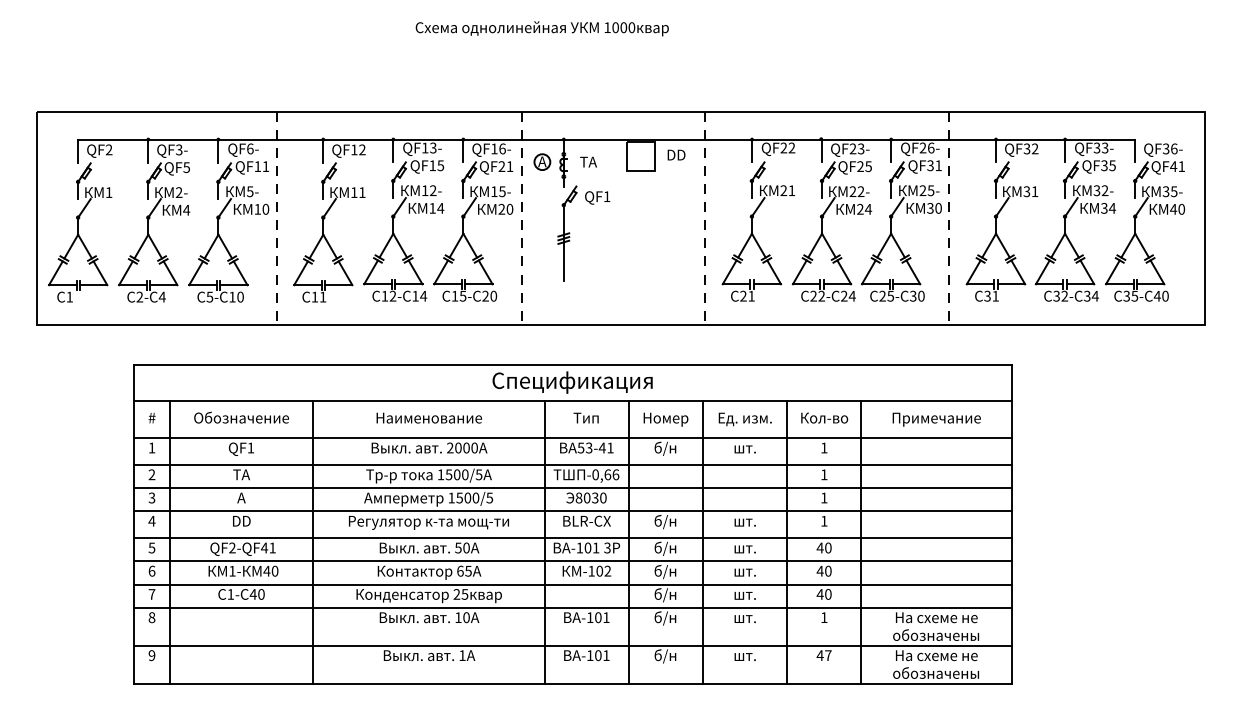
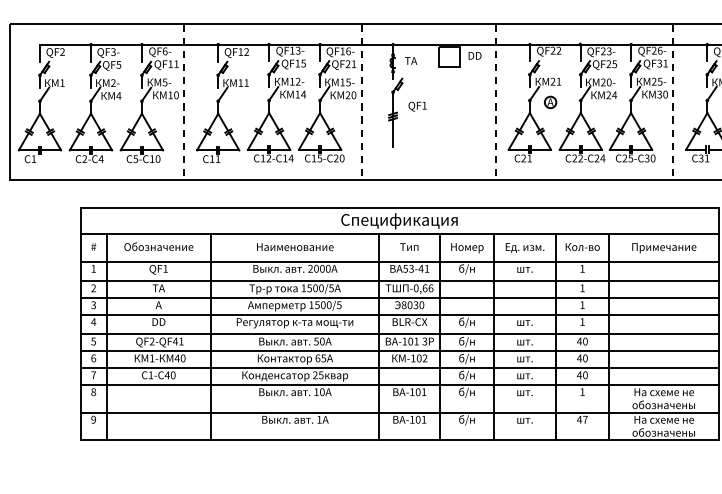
part: (542, 161) -> (550, 101), moved
text: (860, 191) -> (608, 82), 22- -> 20-
text: (597, 197) -> (417, 106), moved

